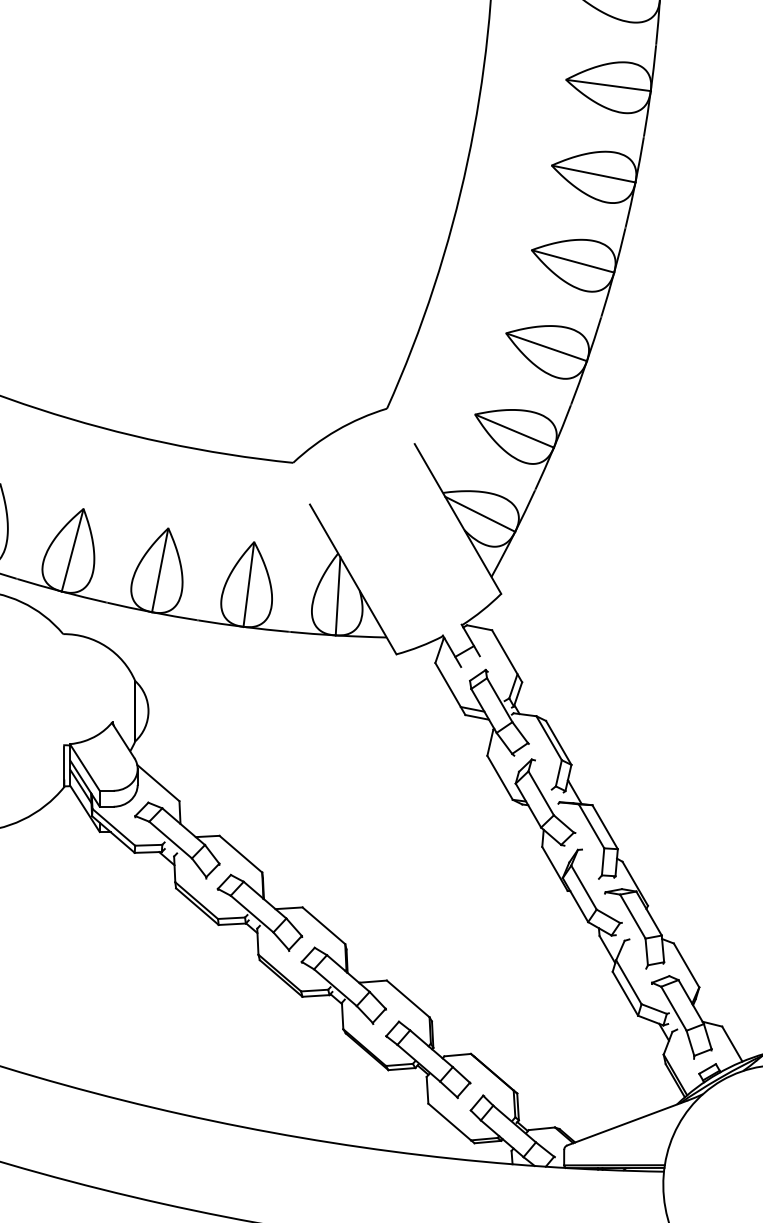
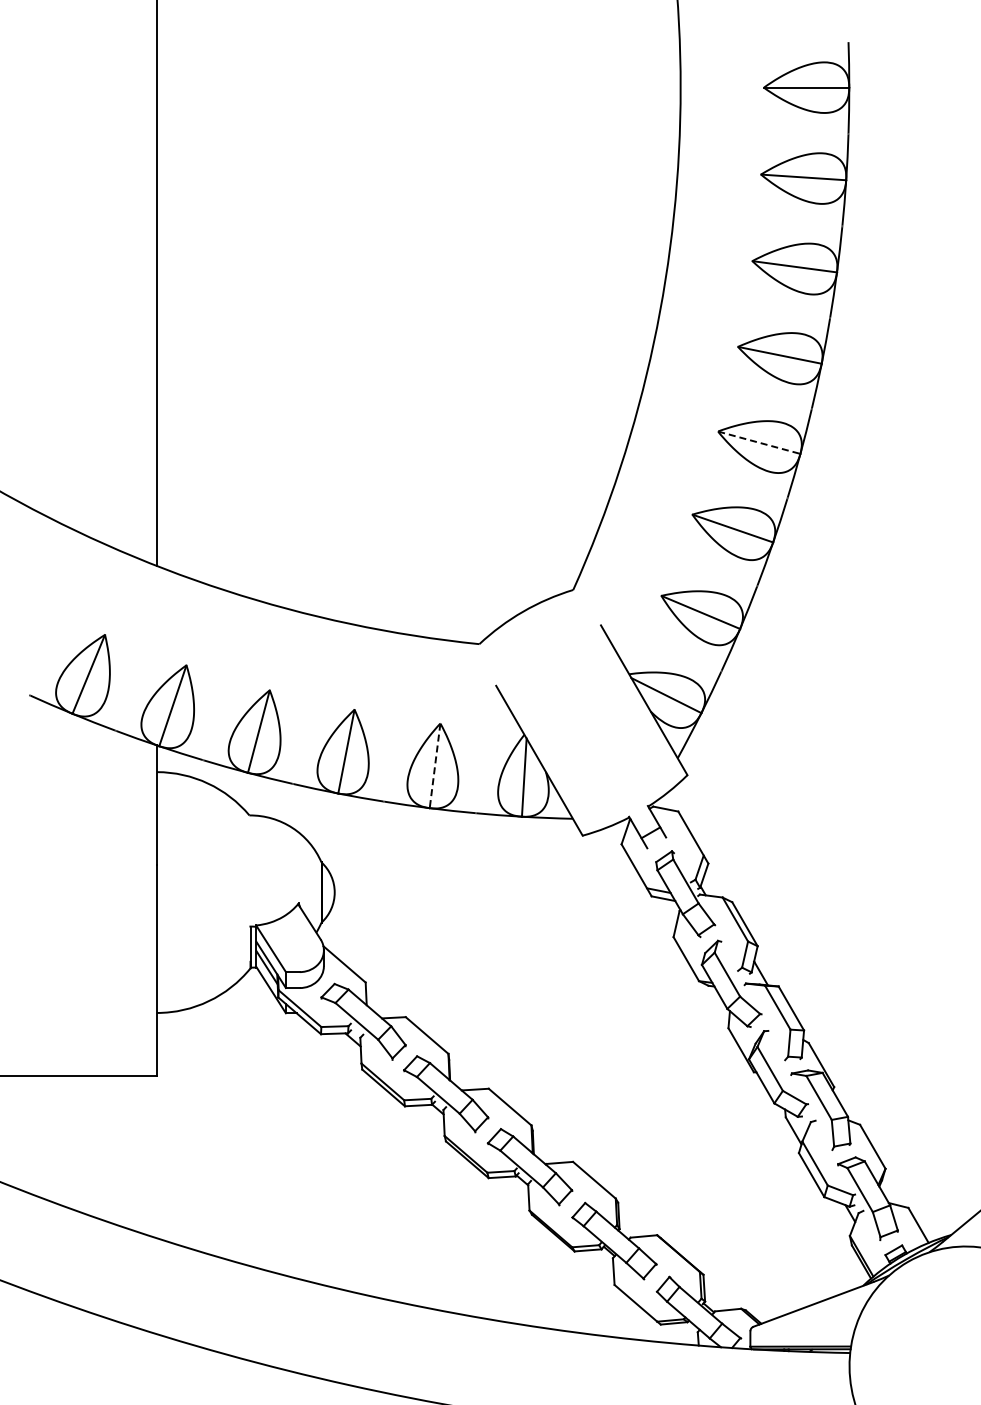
line: (573, 261) -> (759, 442), solid -> dashed
line: (249, 584) -> (435, 765), solid -> dashed

